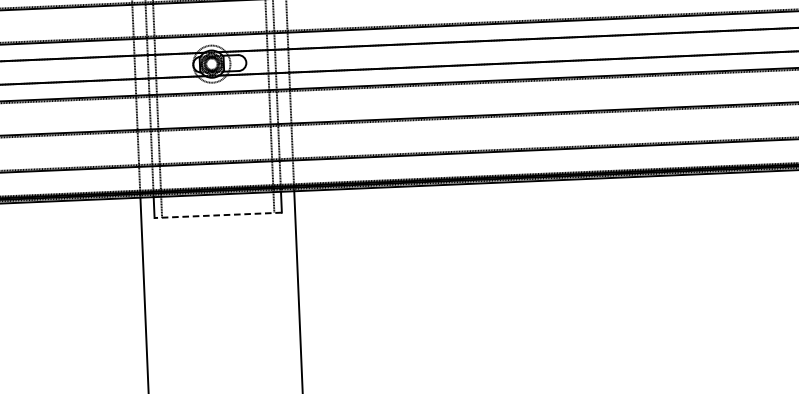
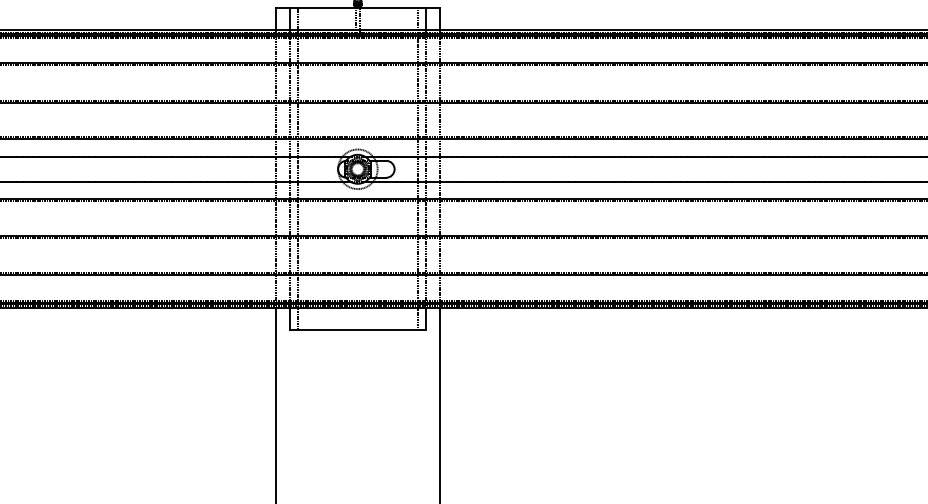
line: (217, 215) -> (357, 330), dashed -> solid

